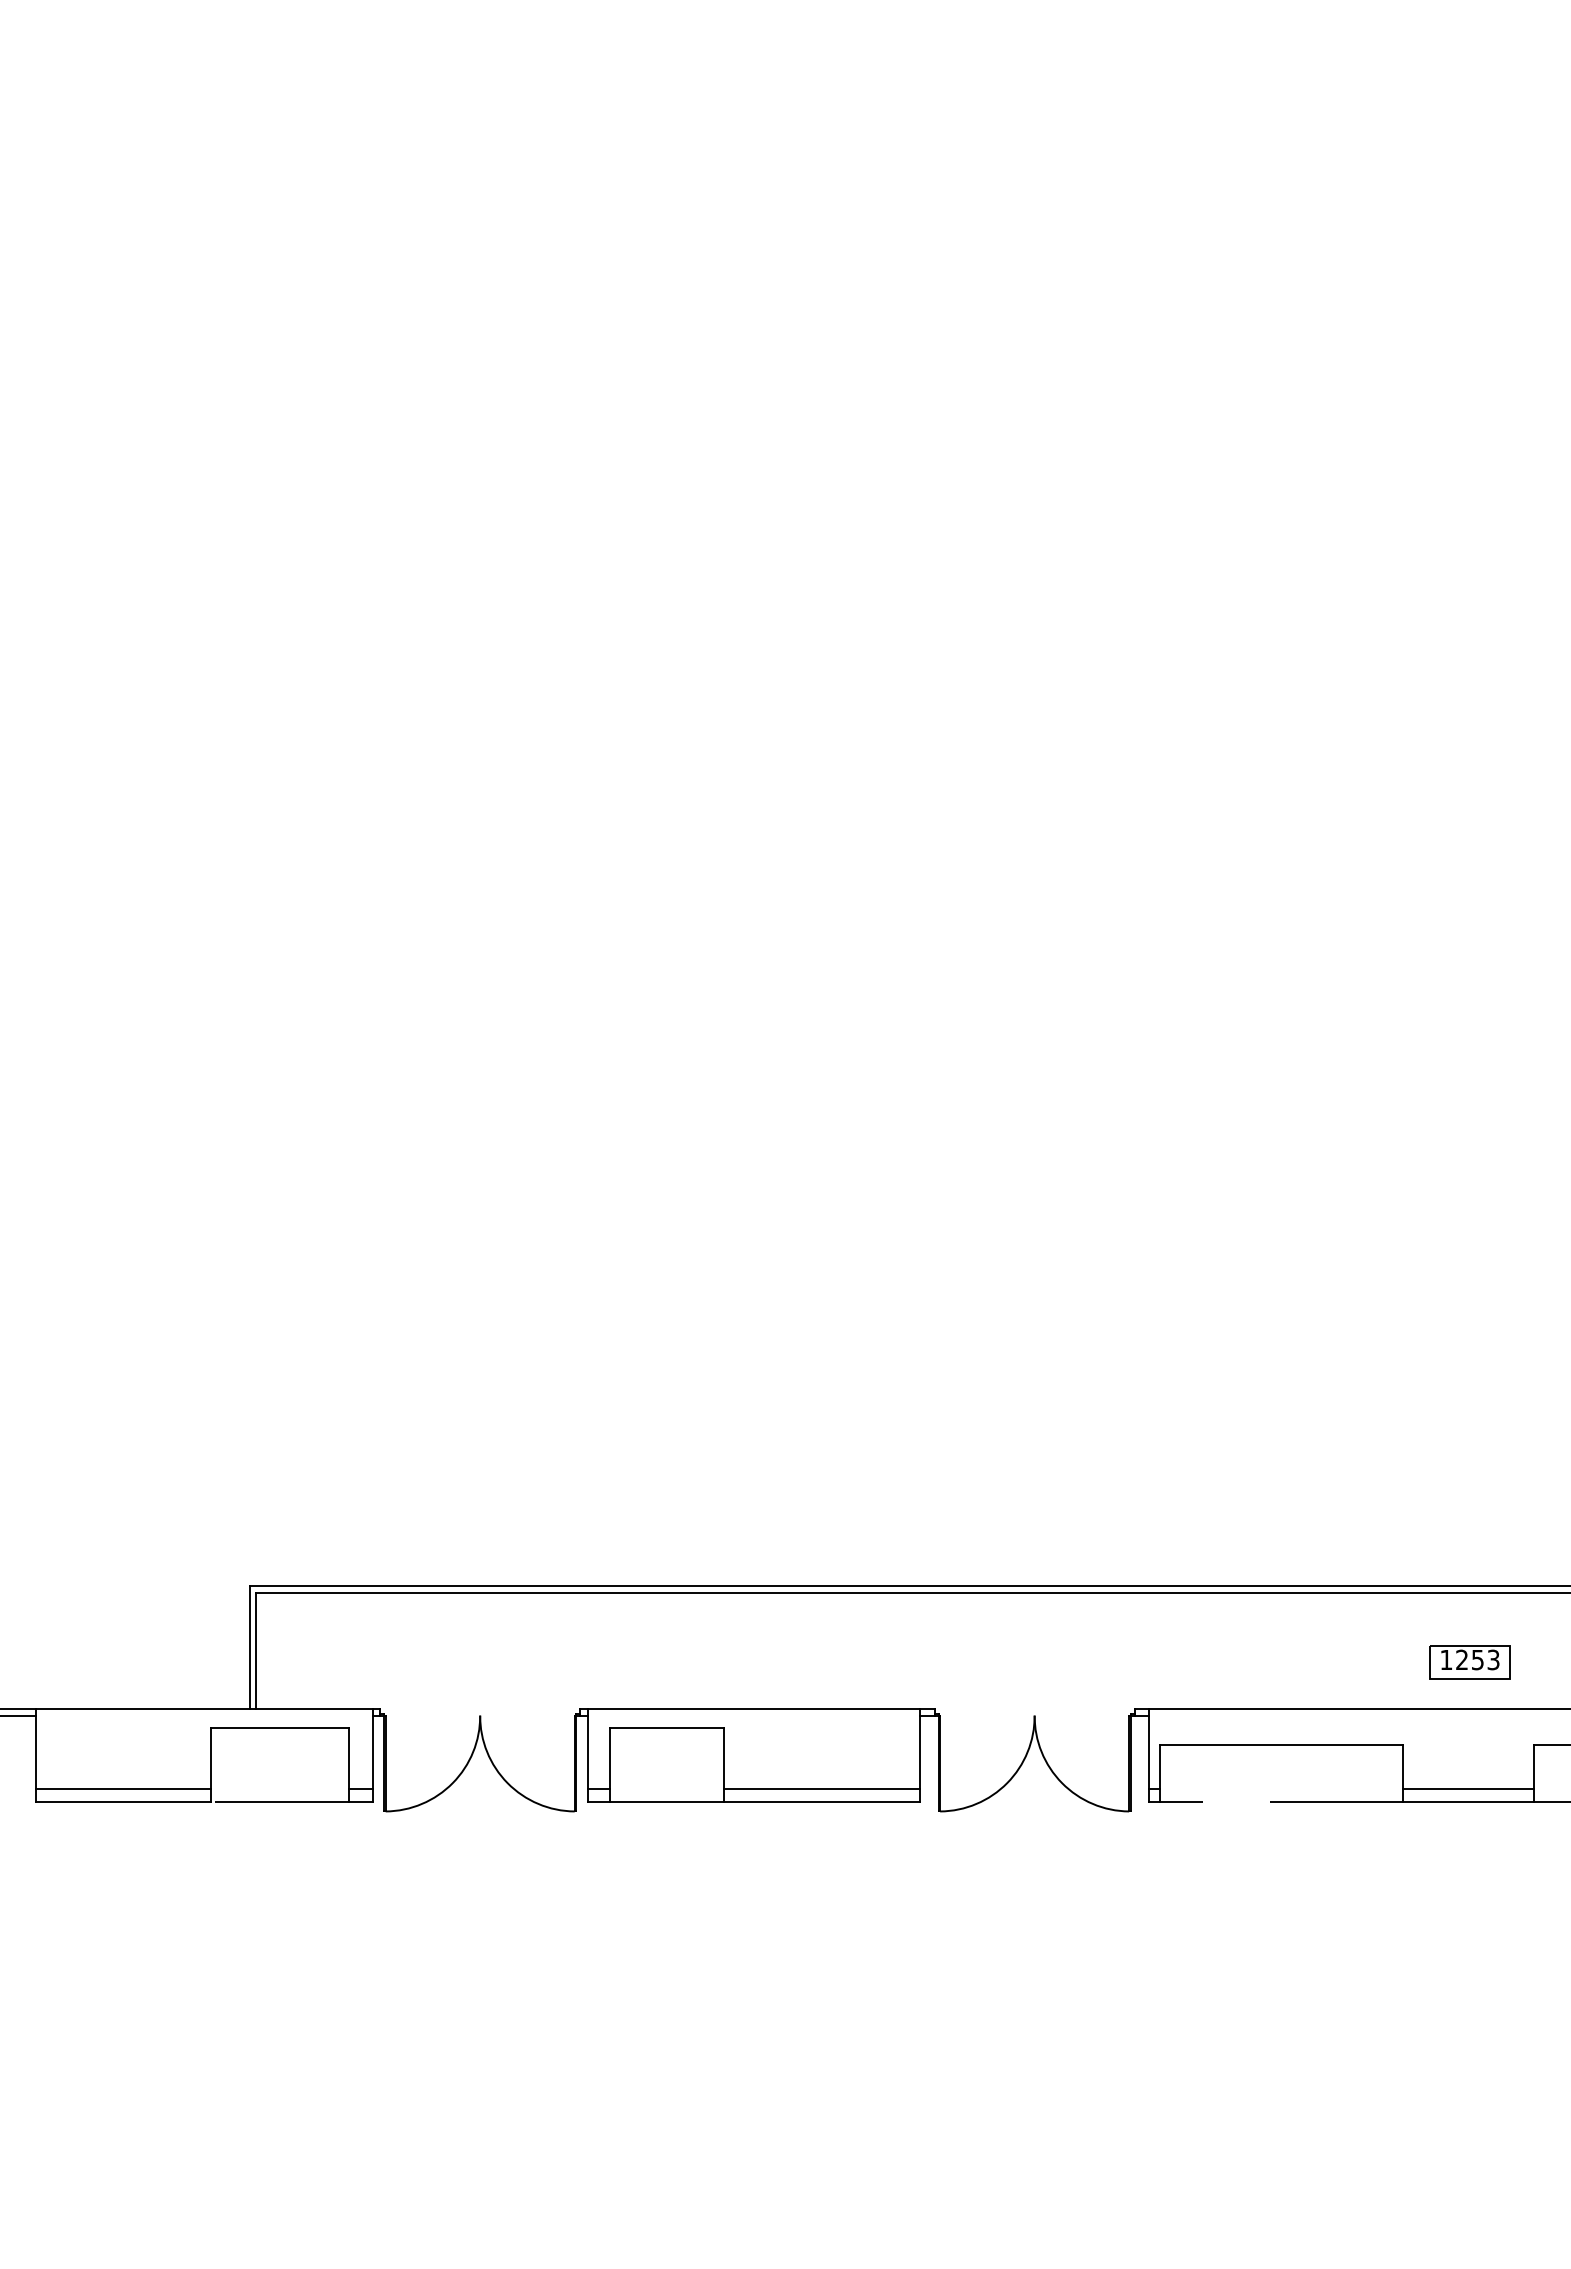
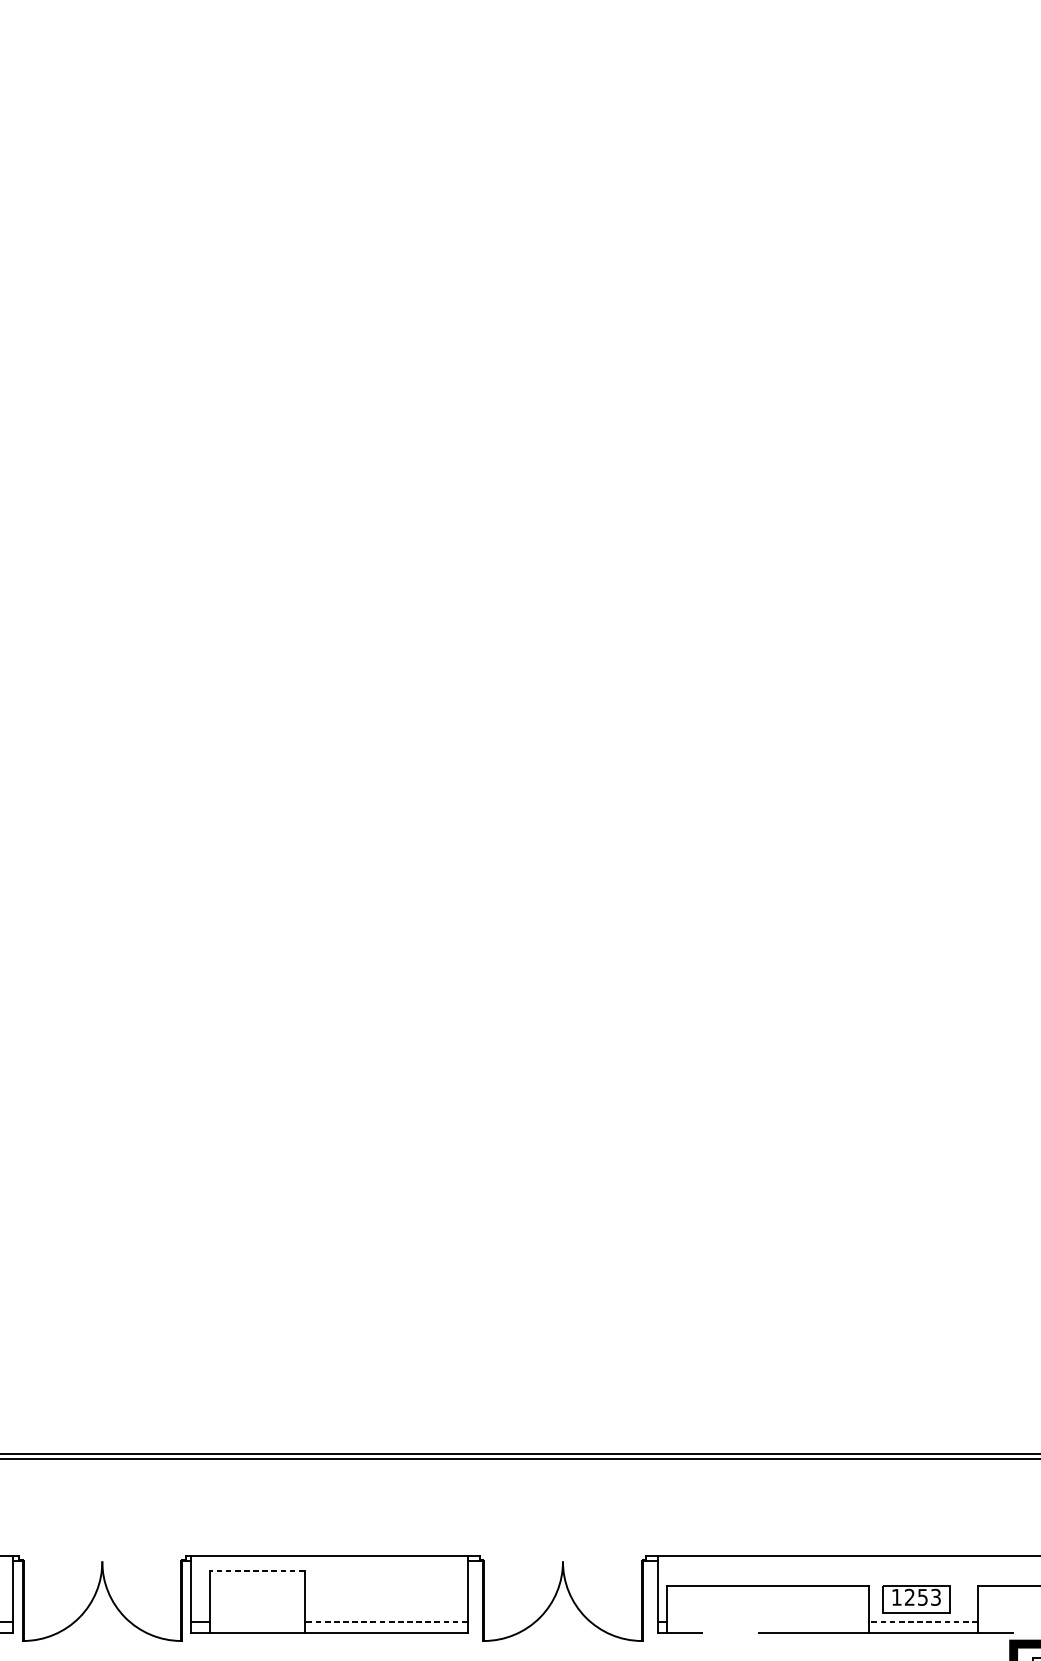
part: (1469, 1662) -> (915, 1599), moved
line: (666, 1727) -> (257, 1571), solid -> dashed
line: (821, 1789) -> (385, 1622), solid -> dashed
line: (1467, 1789) -> (922, 1622), solid -> dashed

